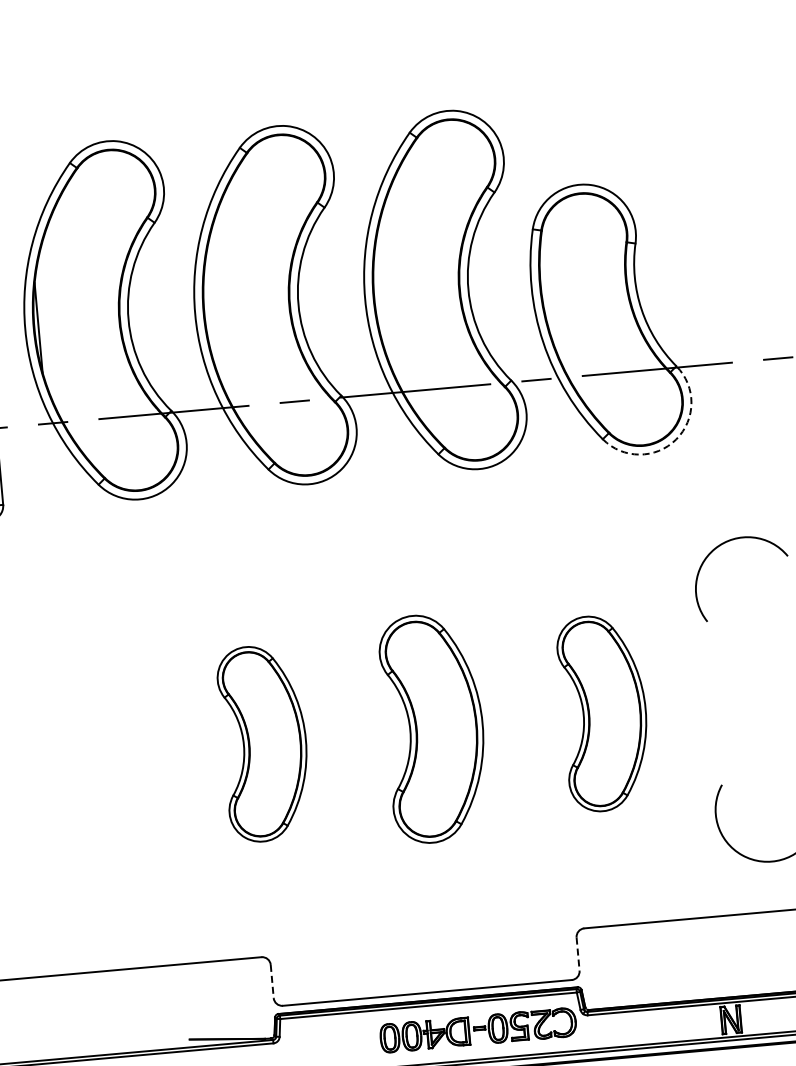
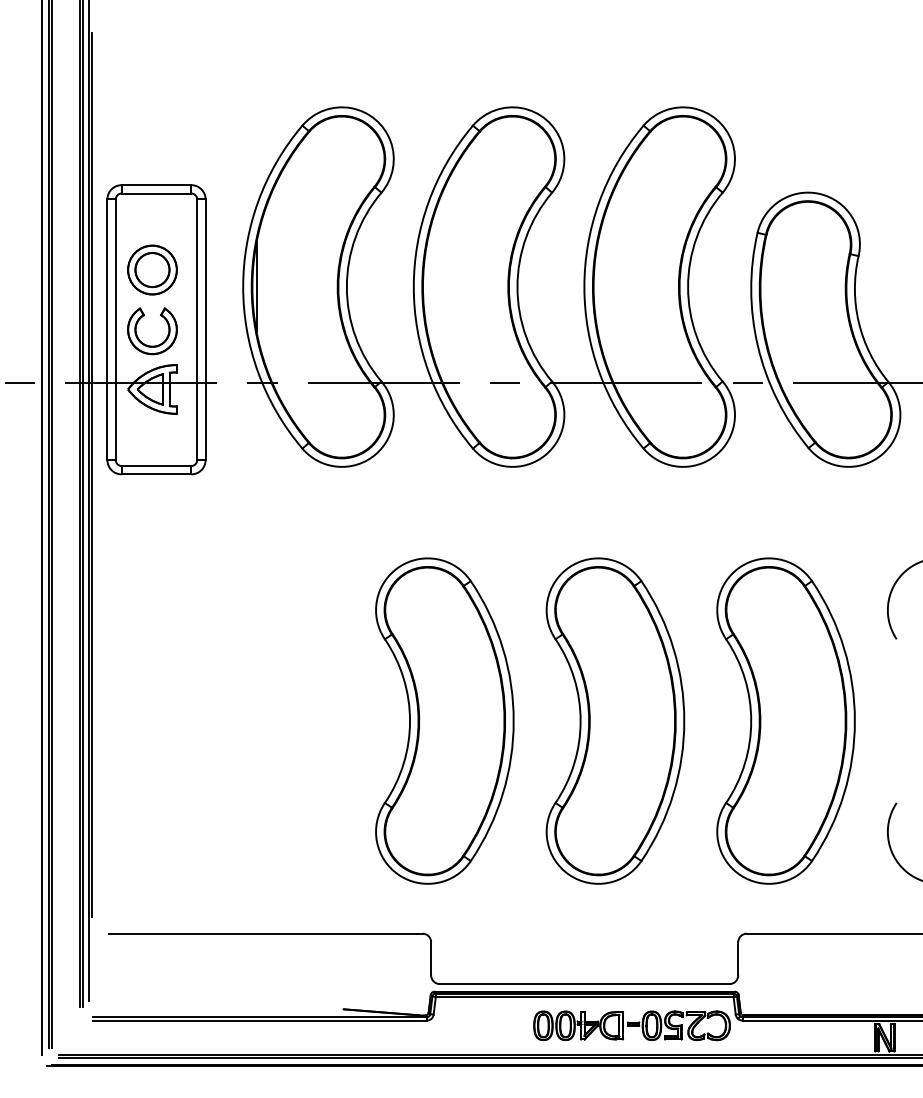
arc: (675, 439) -> (881, 454), dashed -> solid
part: (603, 712) -> (785, 720), size x1.67
part: (434, 727) -> (615, 720), size x1.43
part: (264, 742) -> (444, 720), size x1.67
line: (578, 953) -> (738, 958), dashed -> solid
line: (272, 981) -> (431, 958), dashed -> solid

